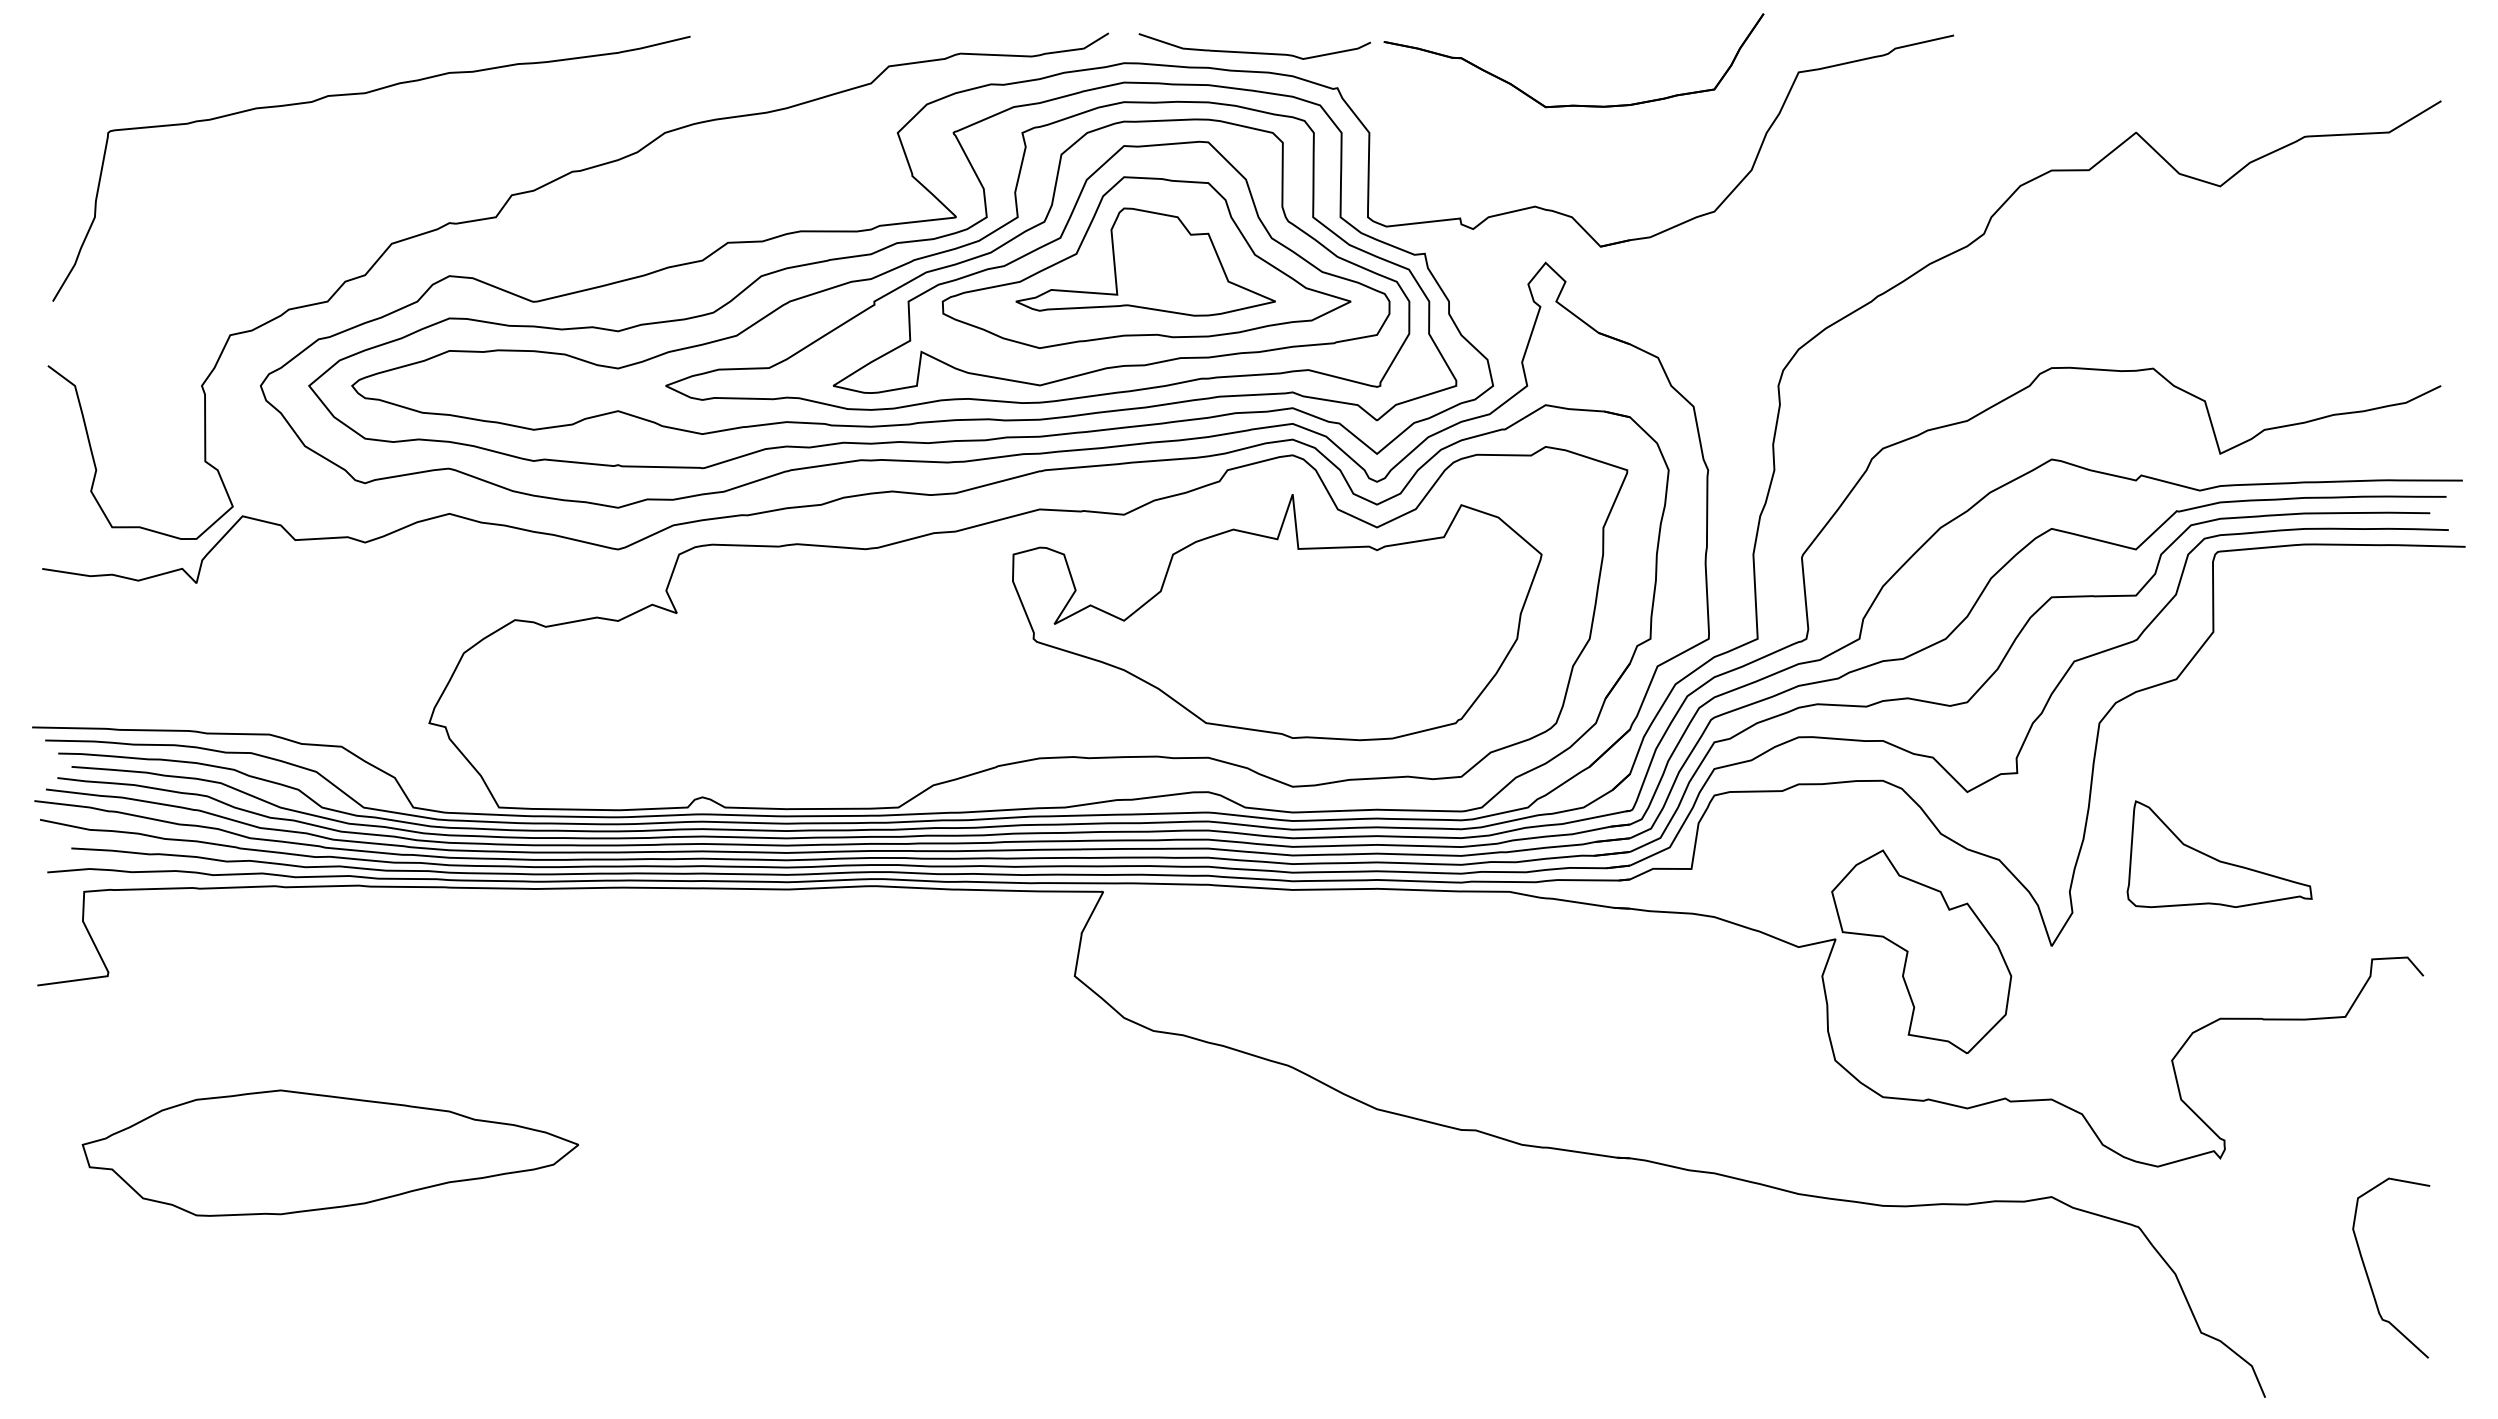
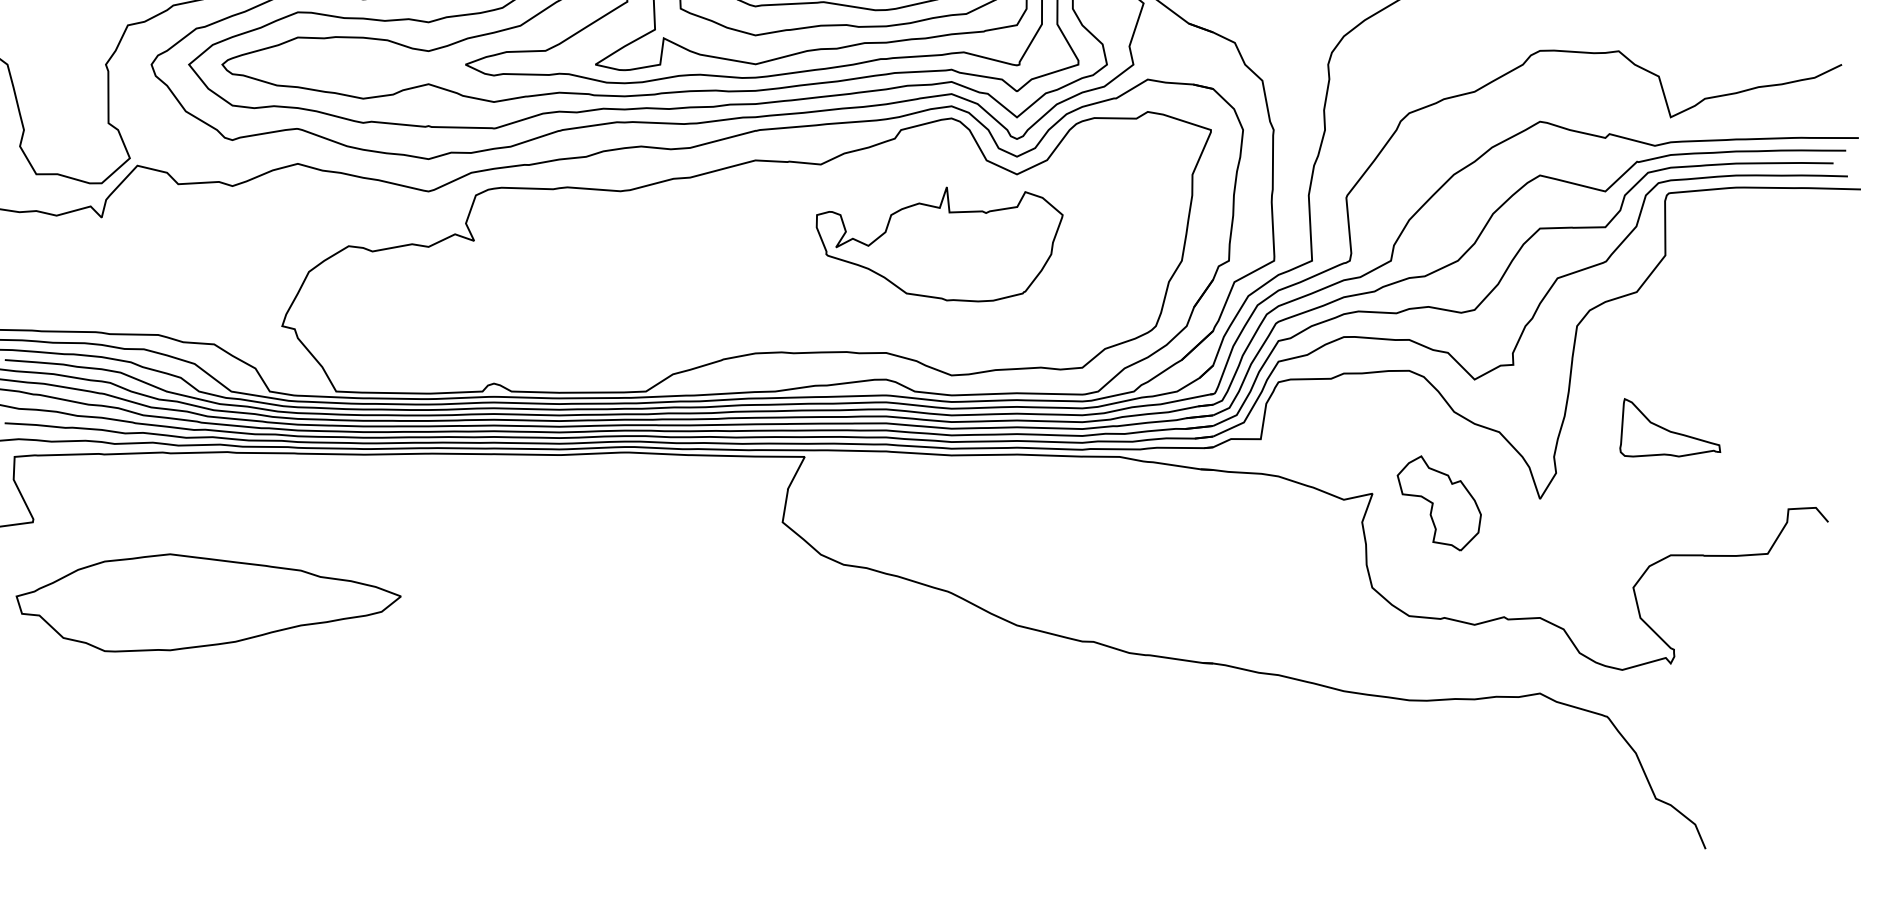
part: (1277, 617) -> (939, 244), size x0.6
part: (2219, 854) -> (1670, 427), size x0.7
part: (1921, 951) -> (1439, 503), size x0.6
part: (329, 1152) -> (207, 602), moved
curve: (2368, 1275) -> (1785, 754), removed

